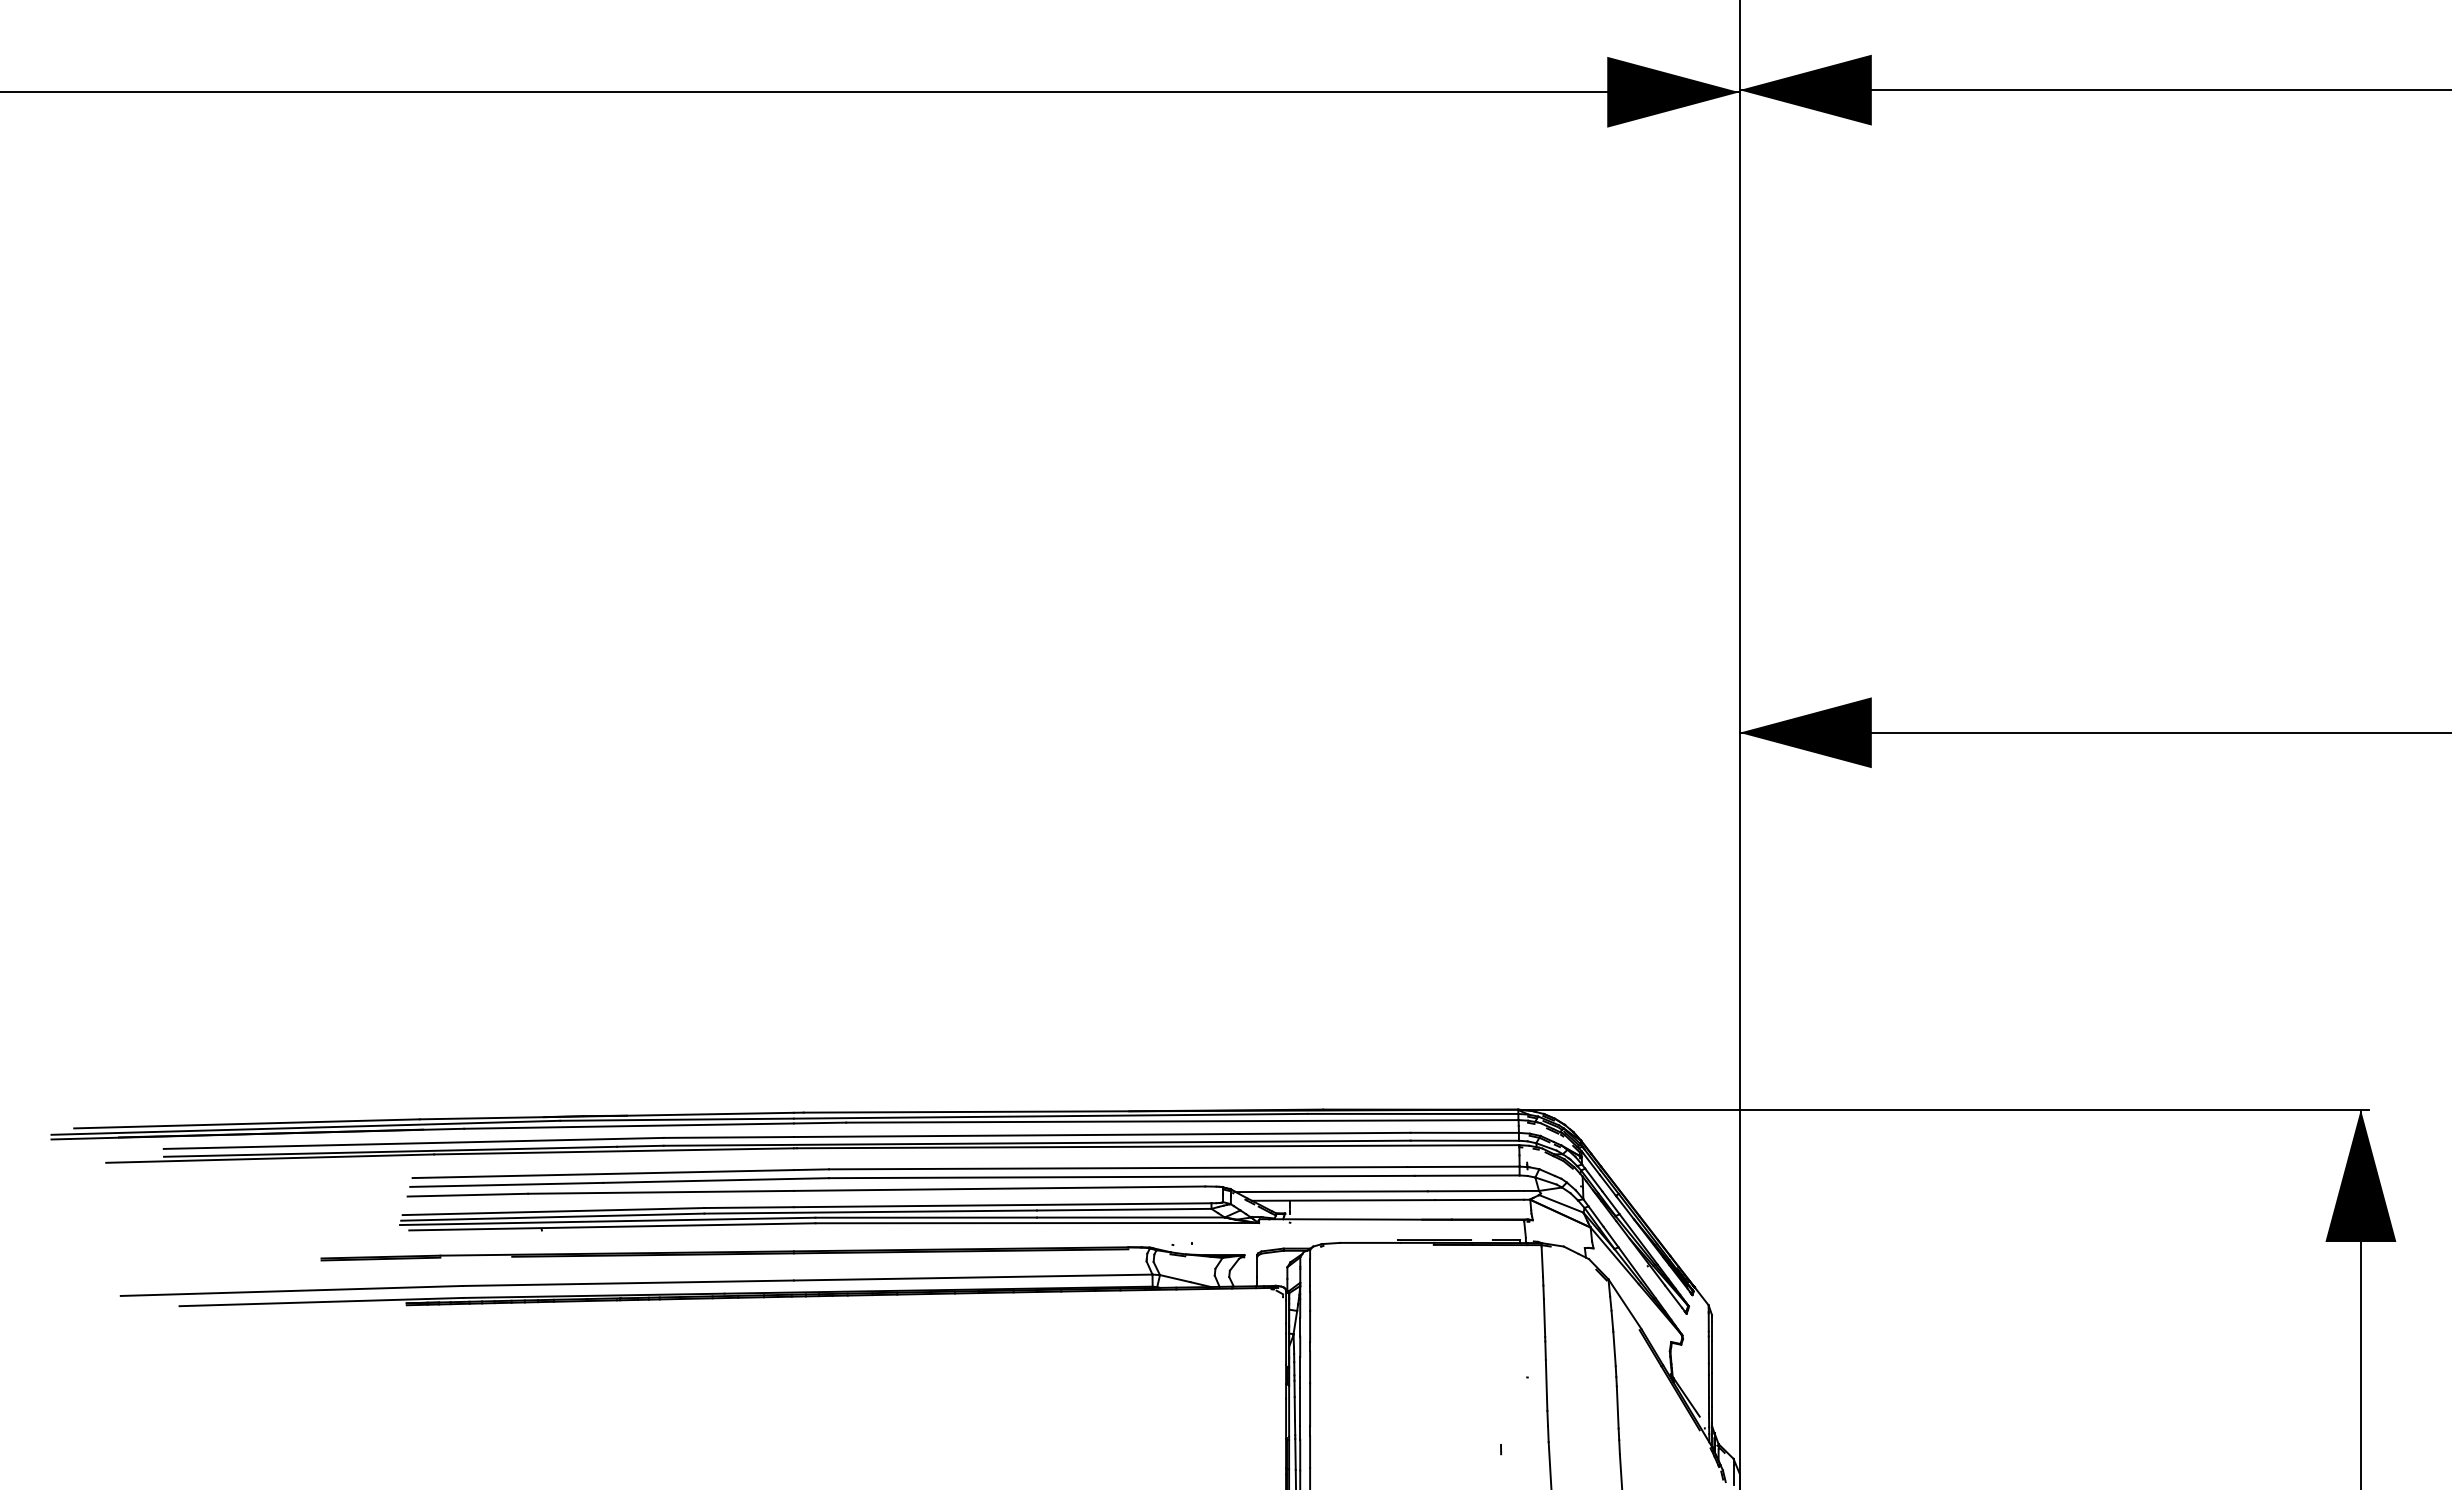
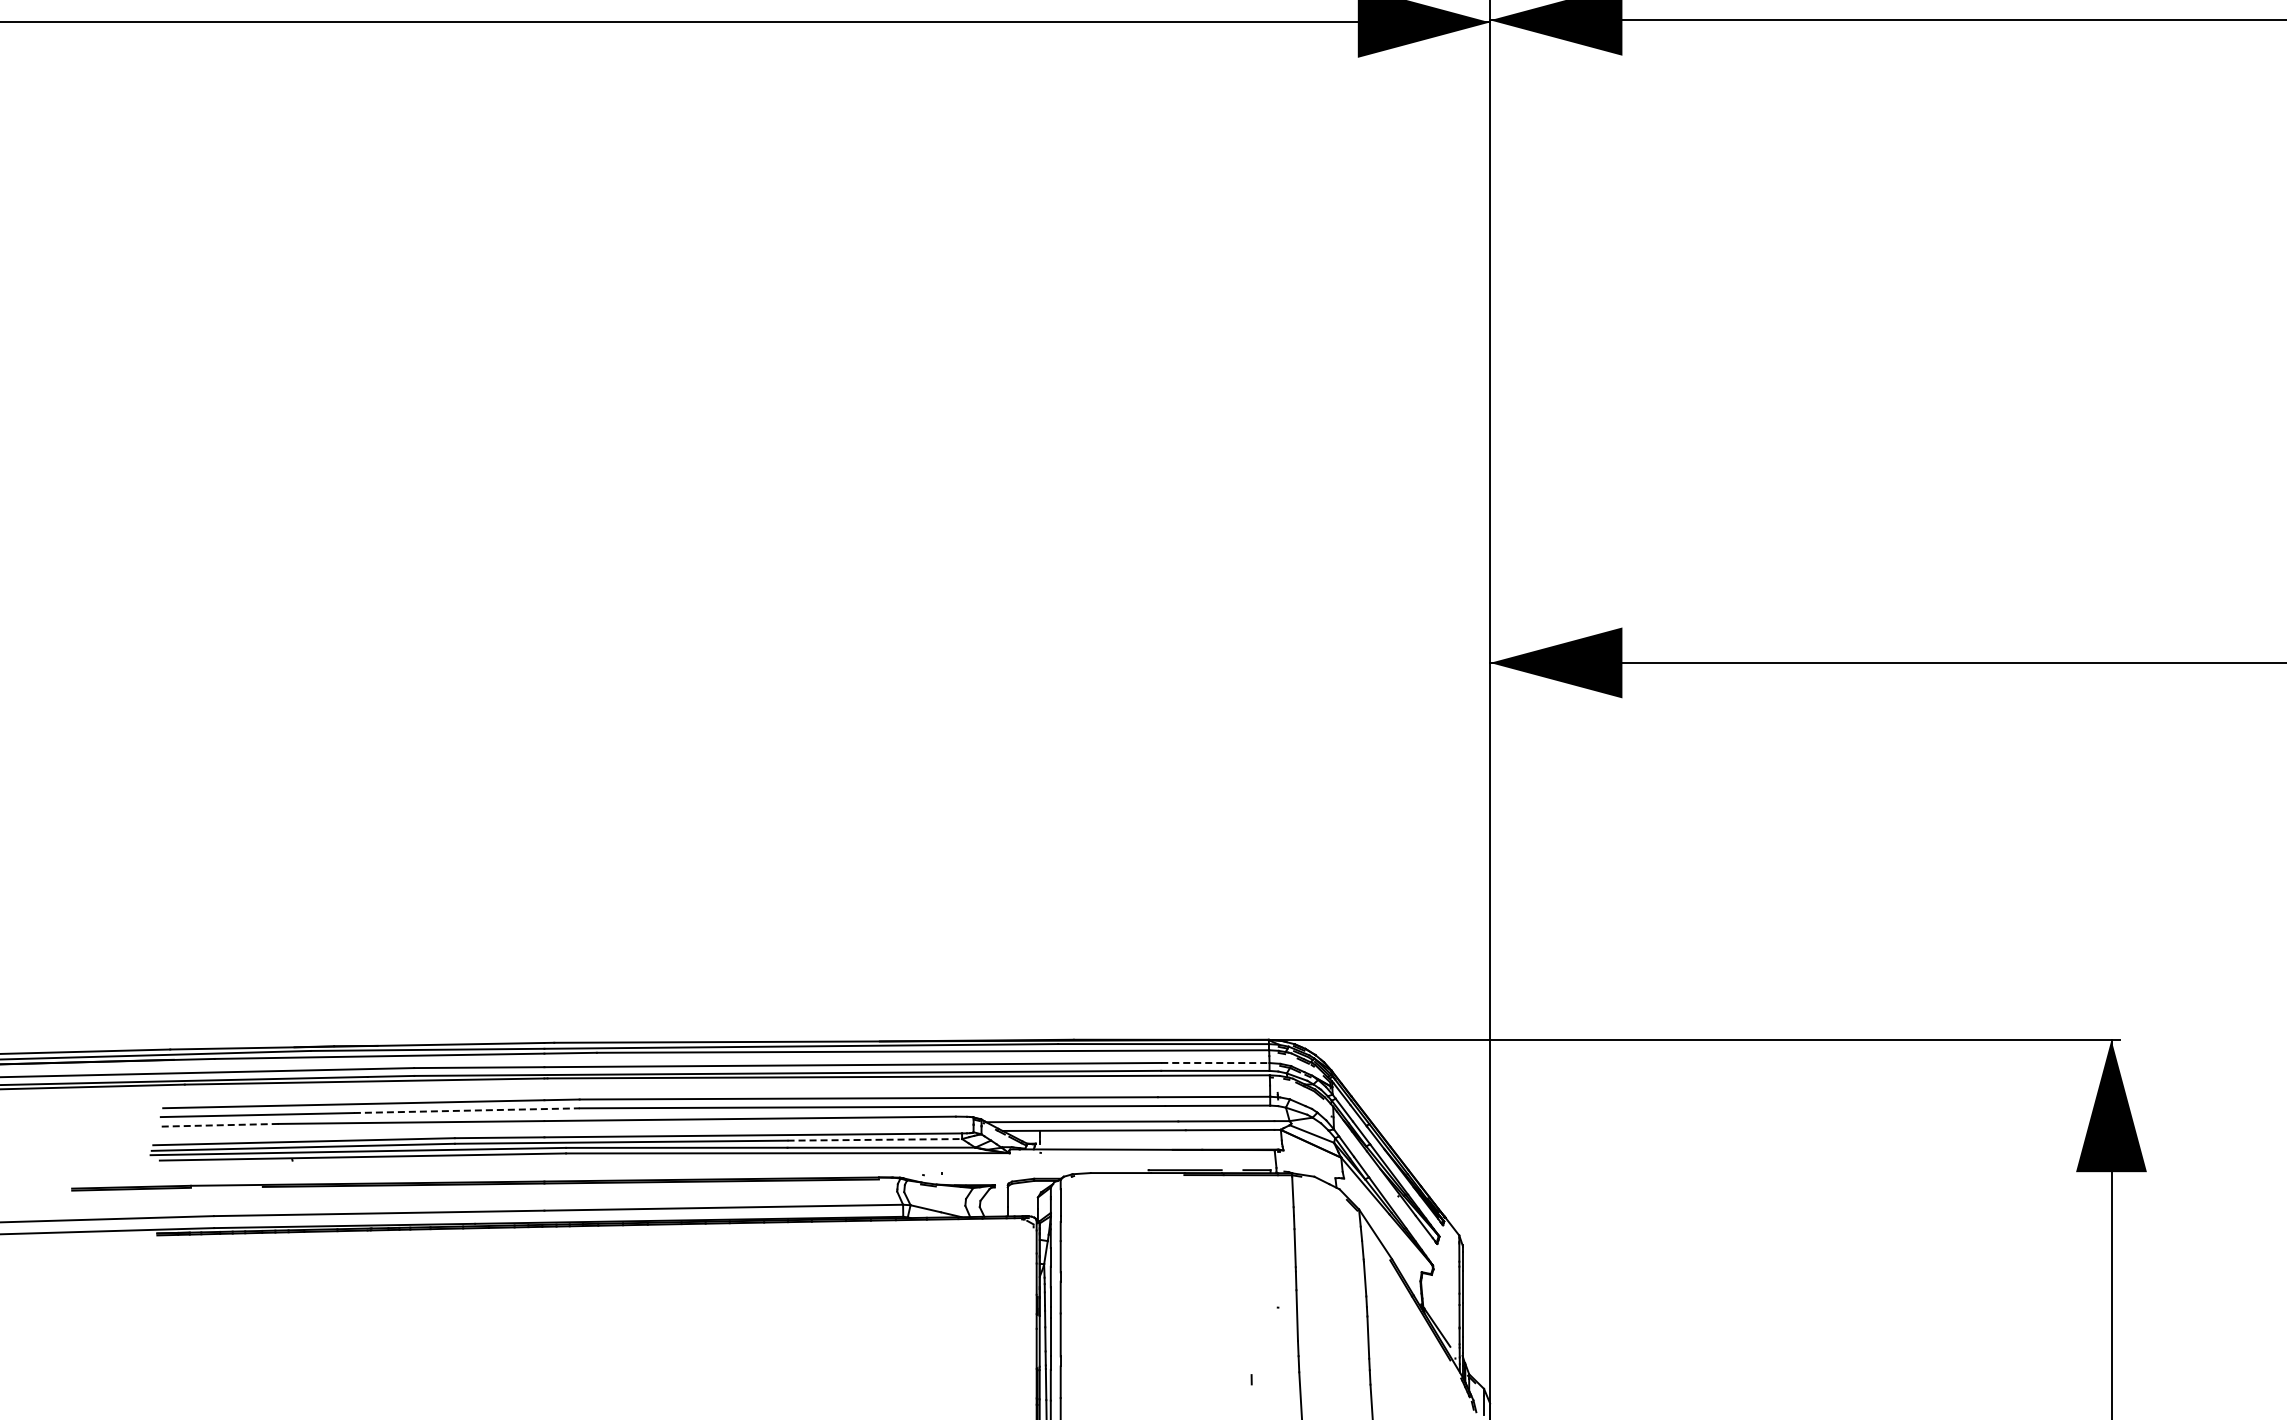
line: (1465, 1132) -> (1216, 1062), solid -> dashed
line: (716, 1180) -> (467, 1110), solid -> dashed
line: (467, 1195) -> (218, 1125), solid -> dashed
line: (1124, 1209) -> (875, 1139), solid -> dashed

